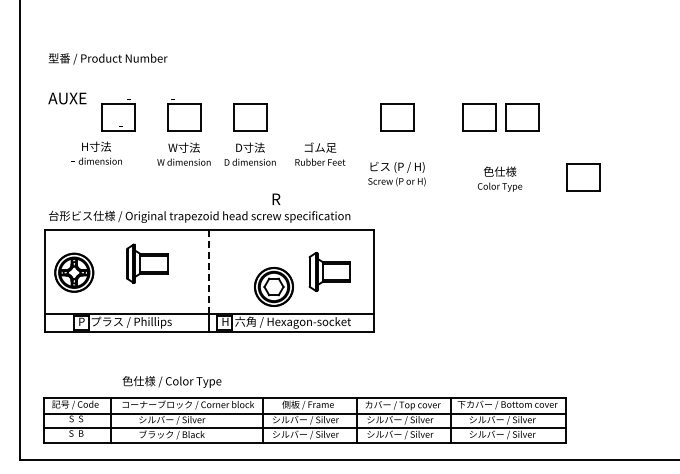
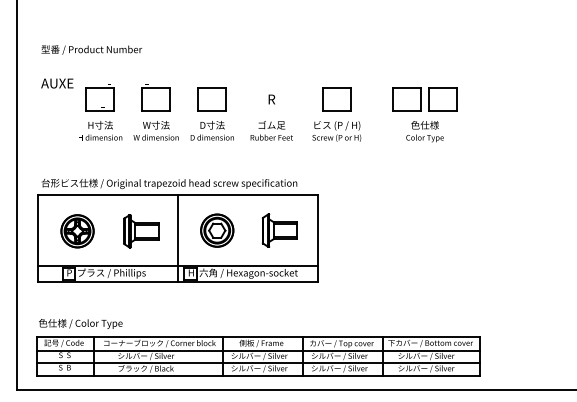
text: (96, 152) -> (100, 130), moved
text: (396, 173) -> (336, 131), moved
part: (583, 177) -> (495, 150), removed
text: (499, 178) -> (424, 131), moved
text: (276, 198) -> (271, 98), moved
part: (147, 263) -> (141, 231), moved
line: (209, 271) -> (177, 230), dashed -> solid
part: (74, 272) -> (77, 231), moved
part: (273, 286) -> (216, 230), moved
text: (171, 381) -> (80, 323), moved

